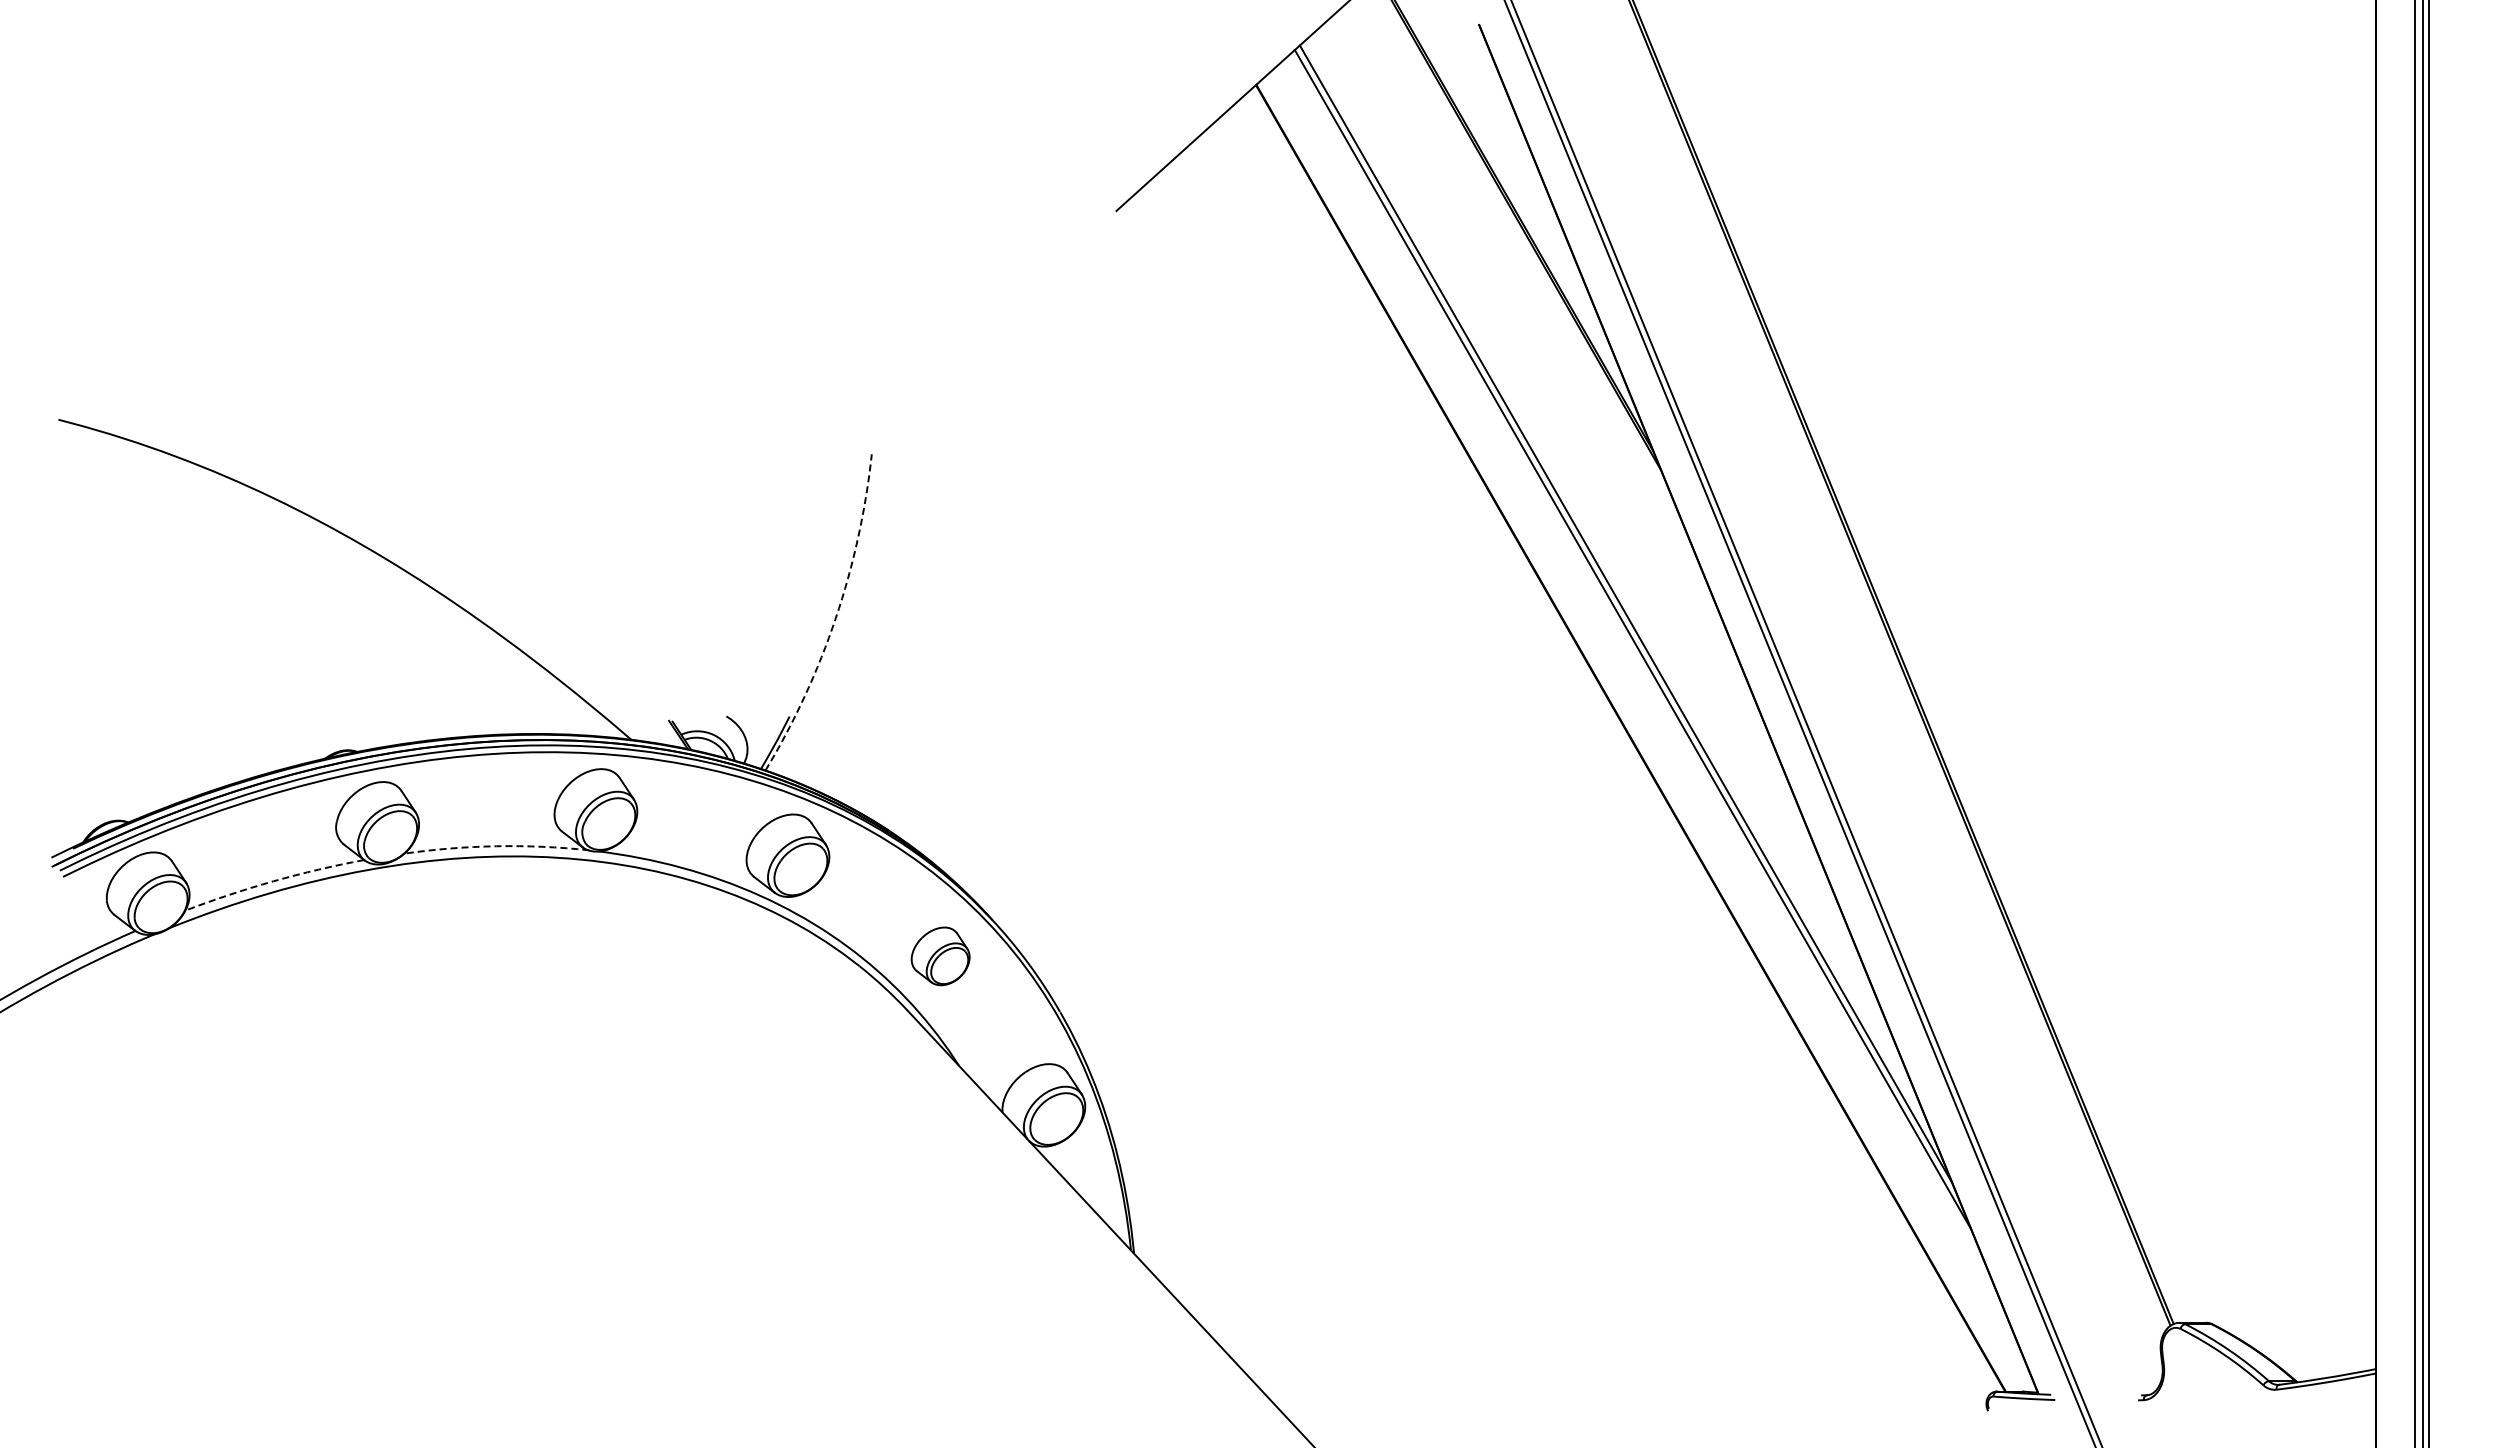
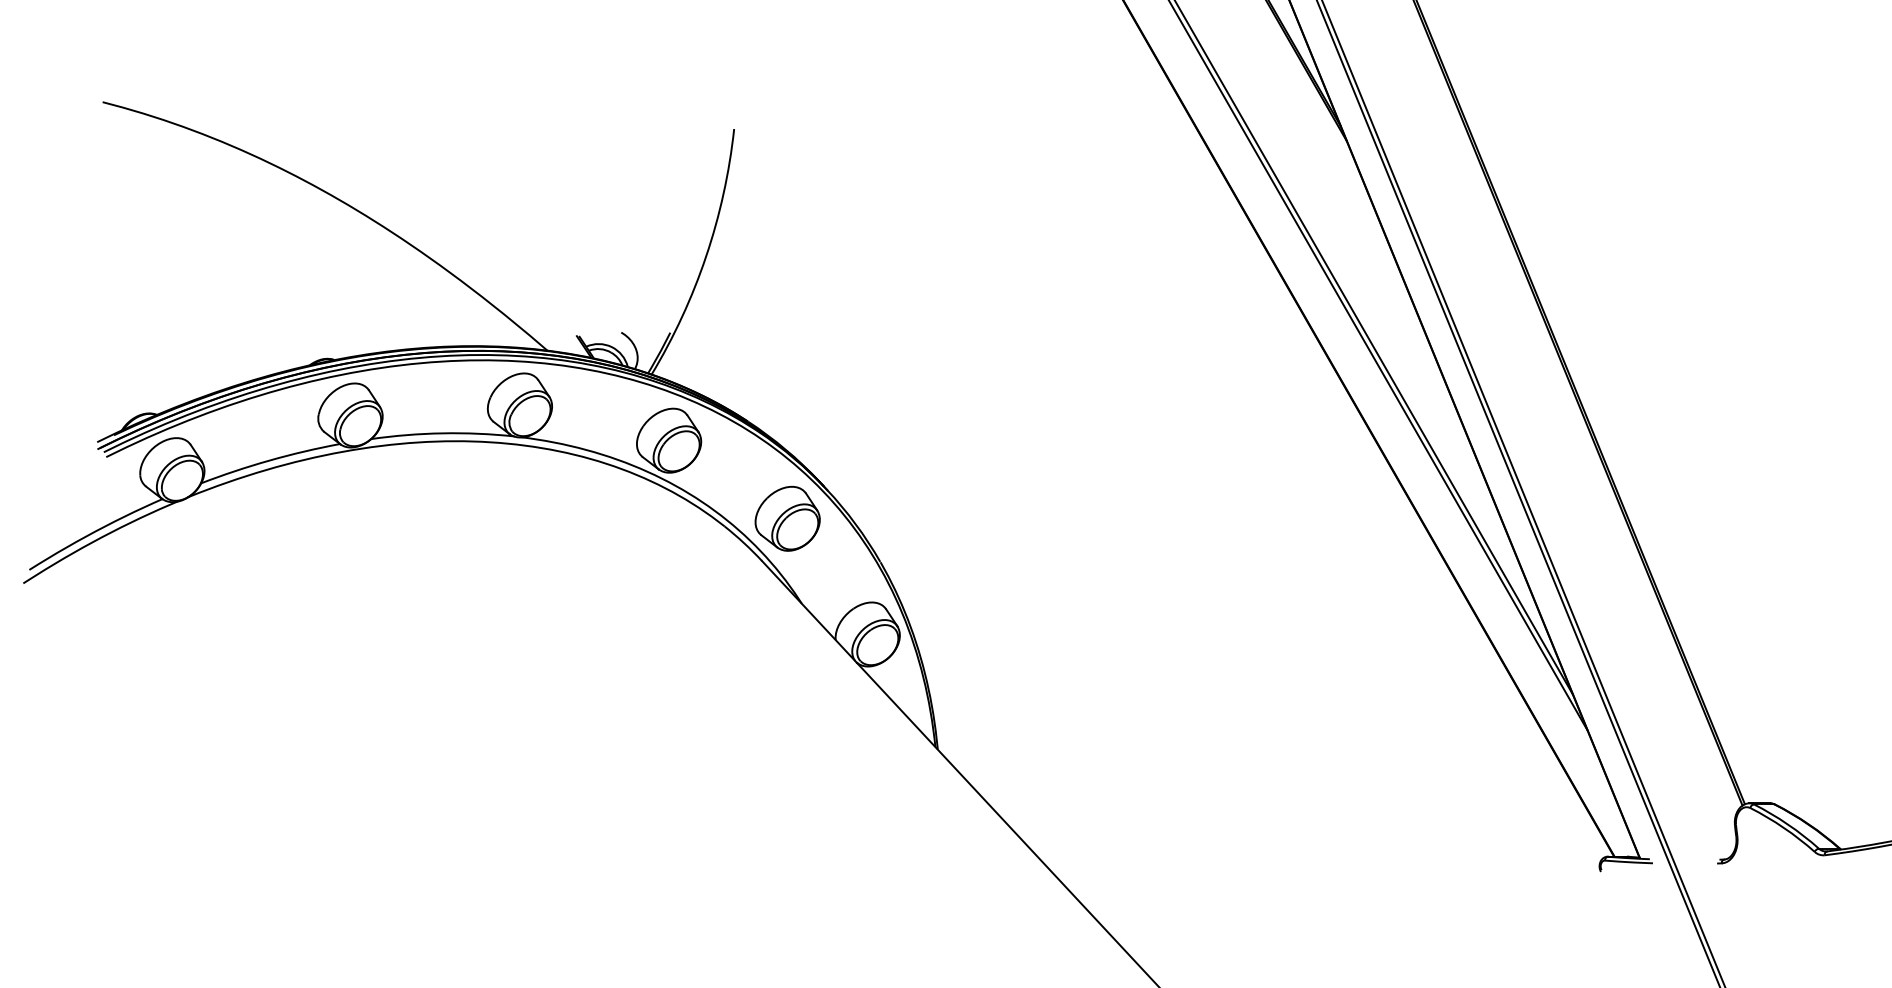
arc: (835, 618) -> (705, 256), dashed -> solid
arc: (496, 846) -> (442, 433), dashed -> solid
arc: (273, 881) -> (269, 460), dashed -> solid
part: (940, 956) -> (787, 518), size x1.43

